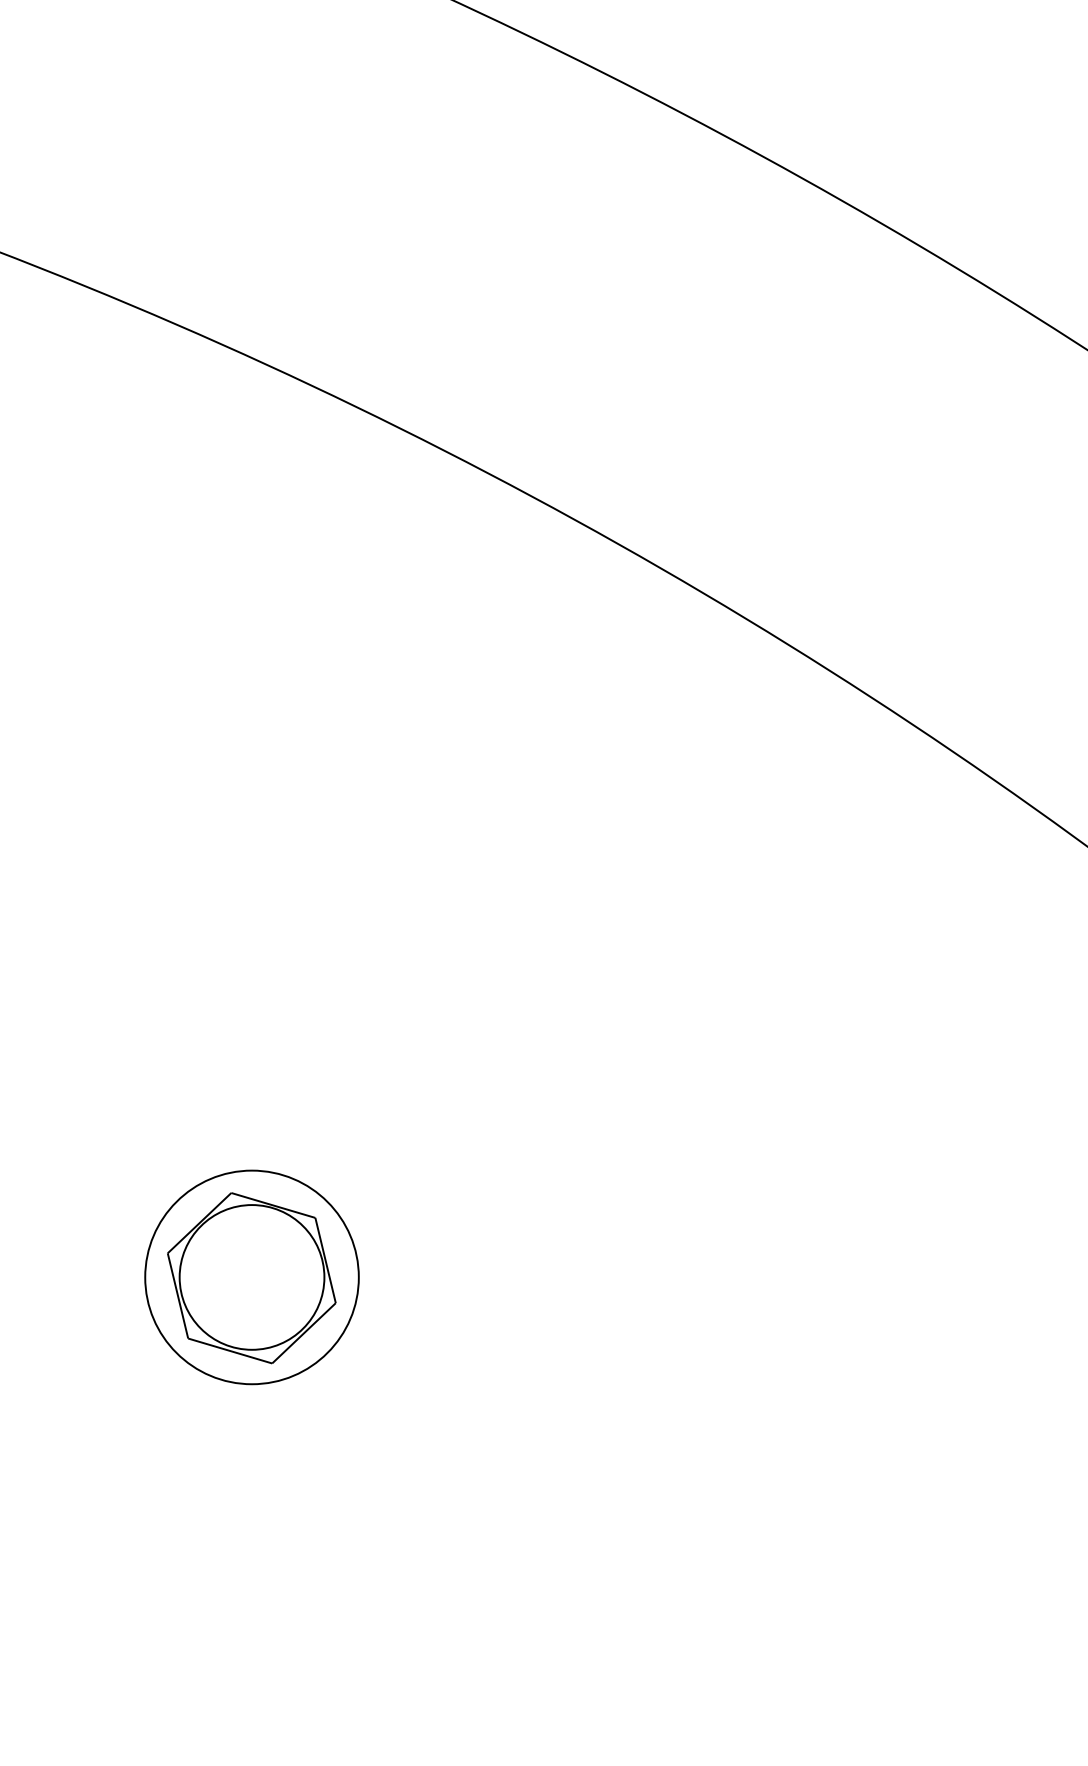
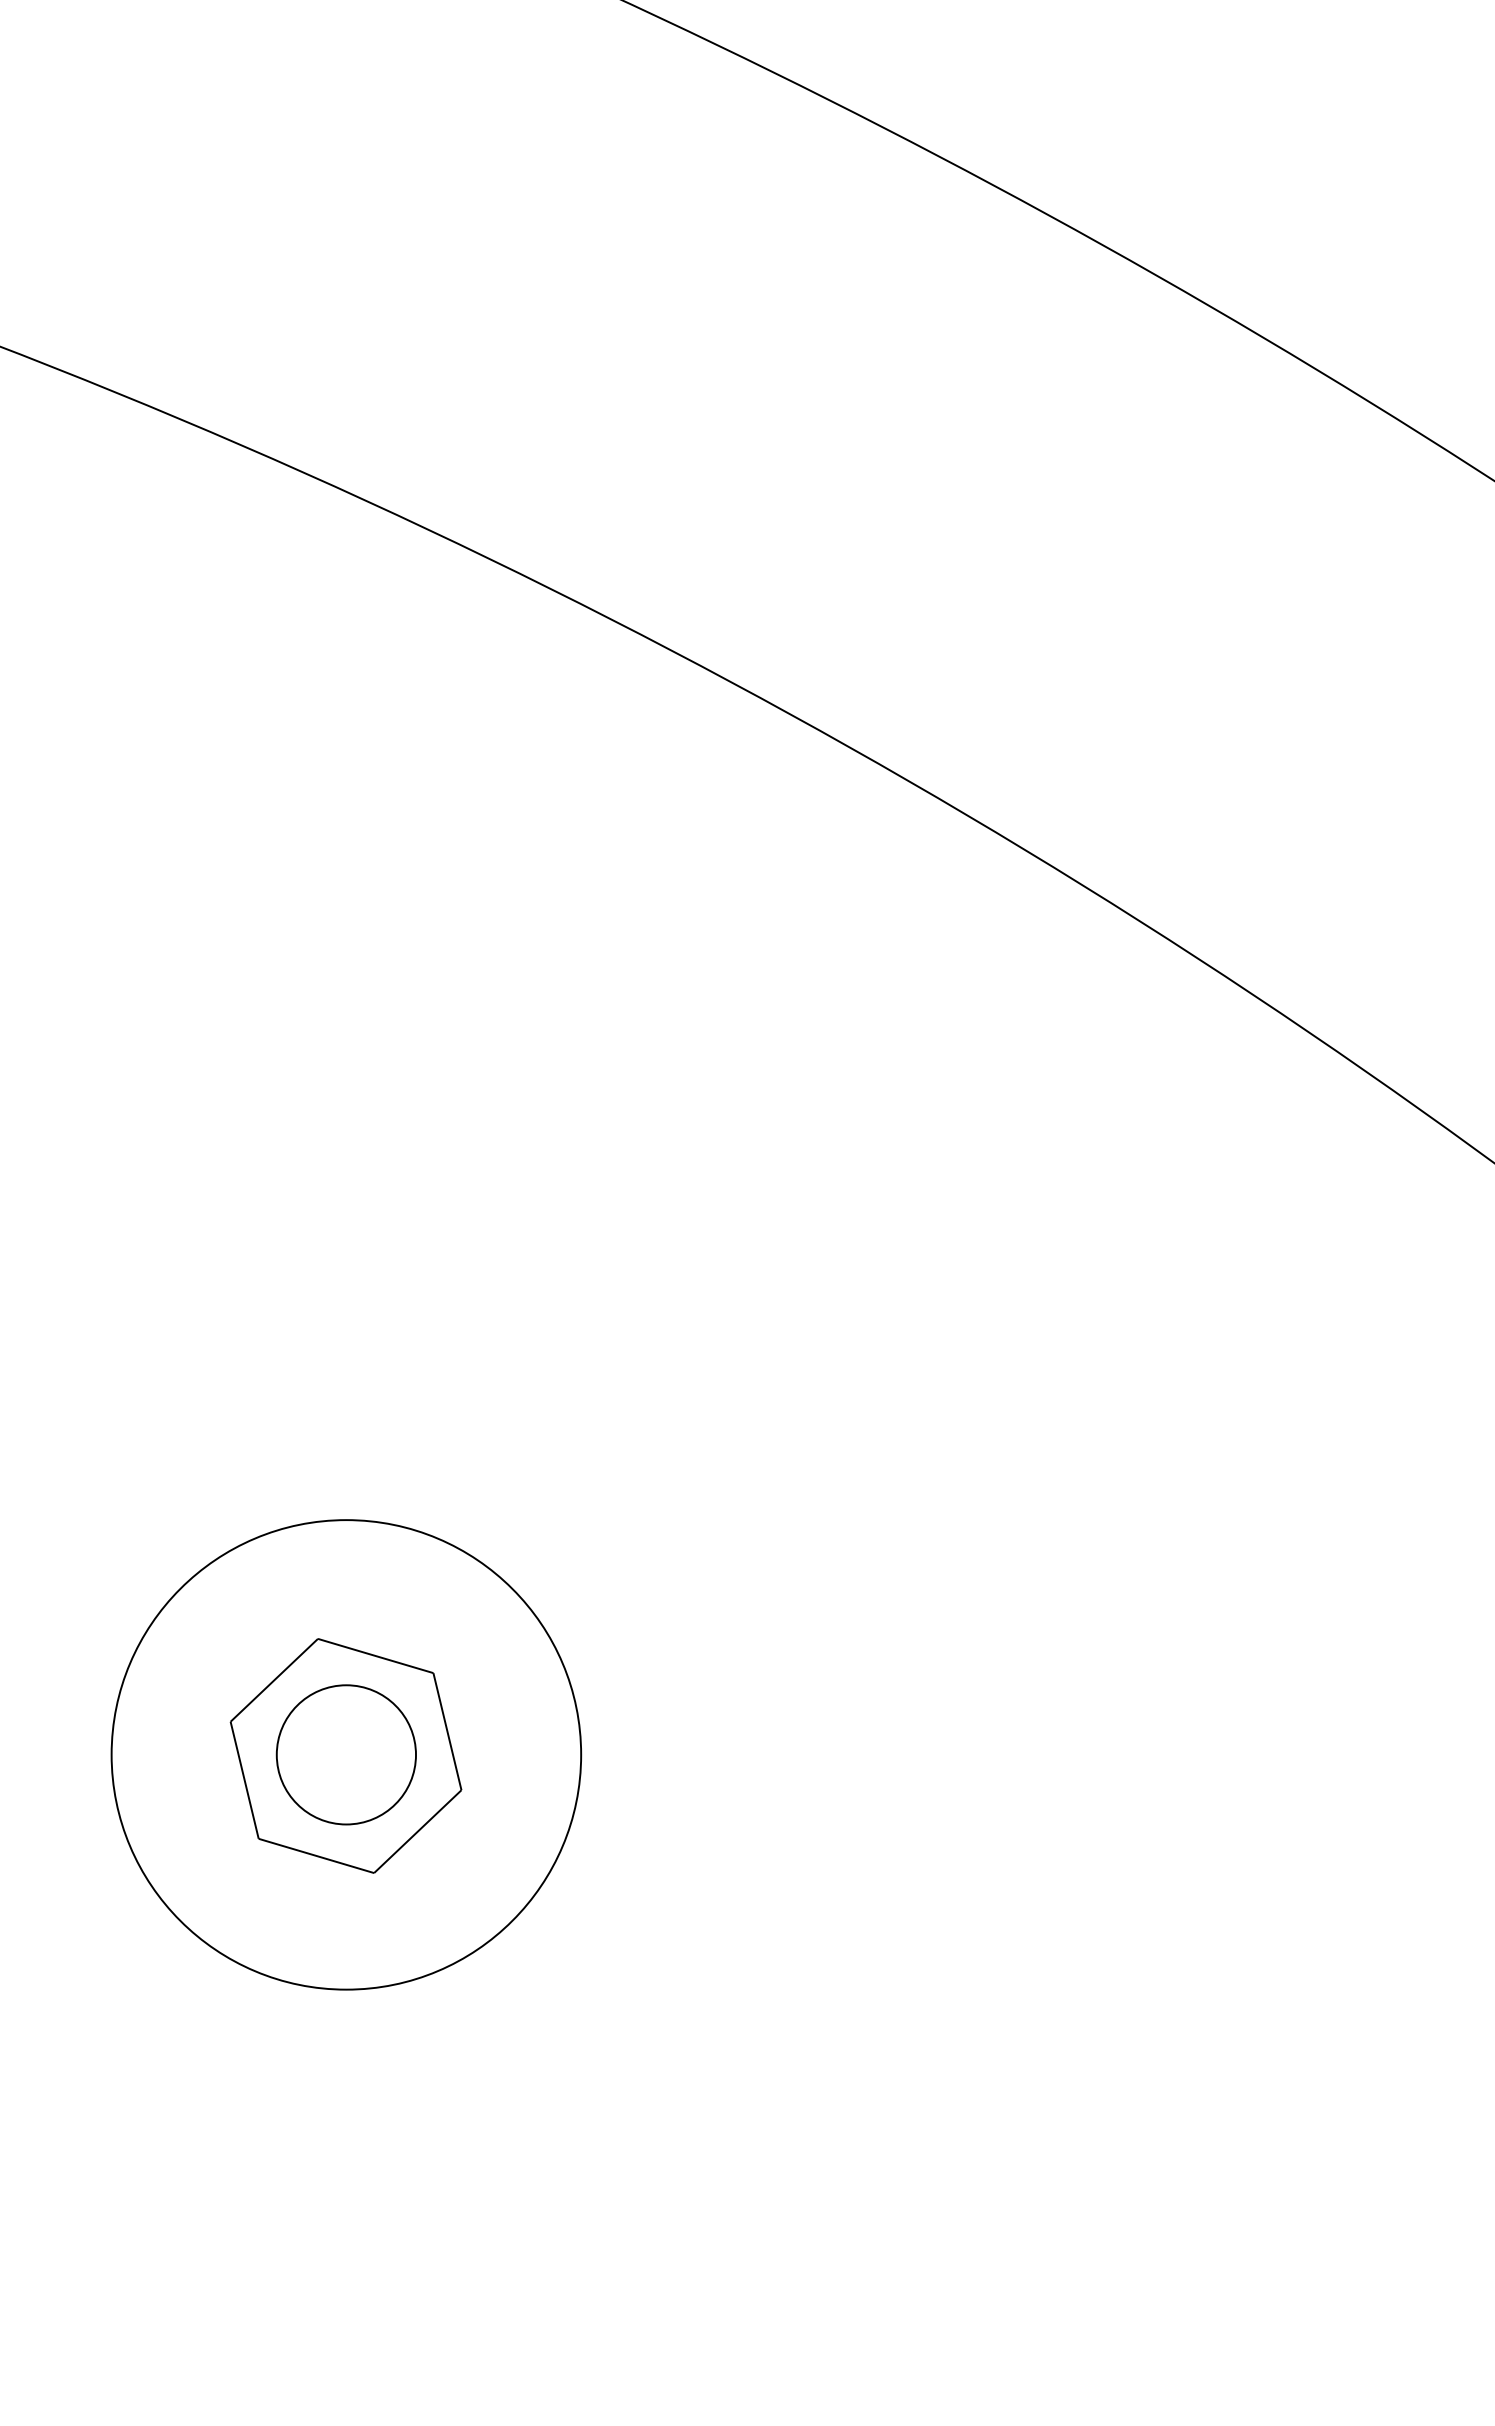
circle: (251, 1277) -> (345, 1754), size x0.7
circle: (252, 1277) -> (346, 1754), size x1.6

